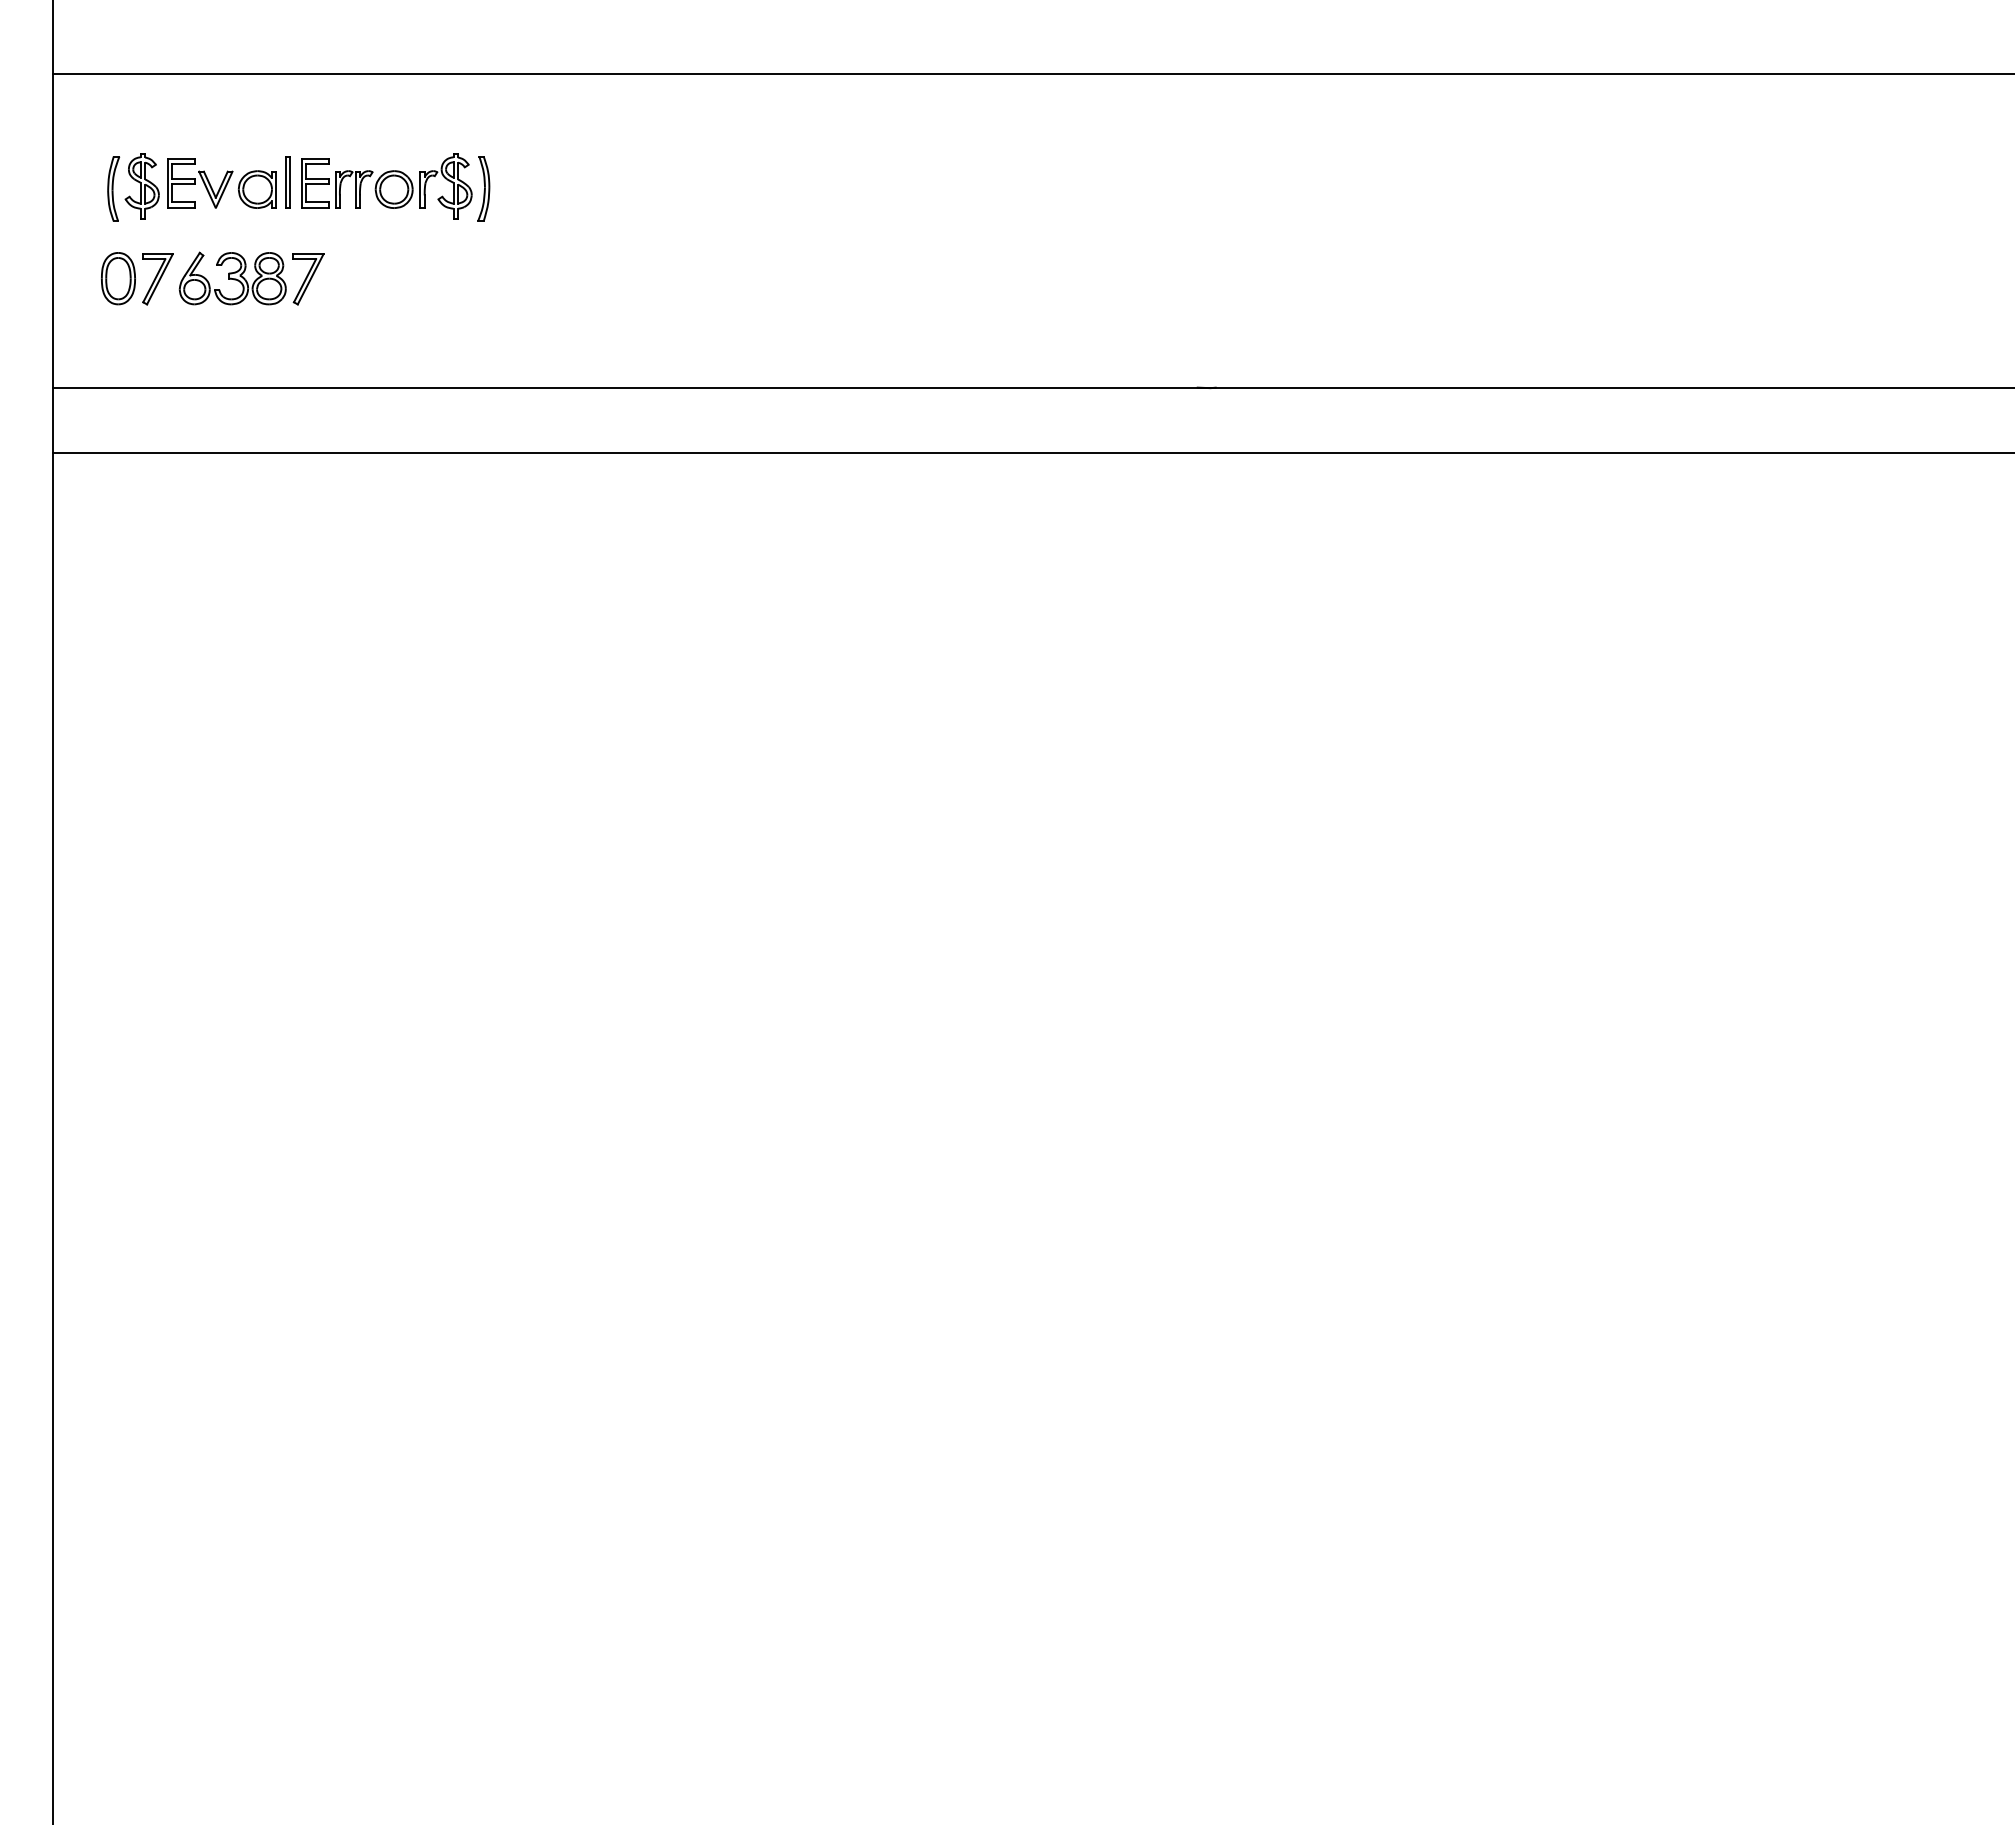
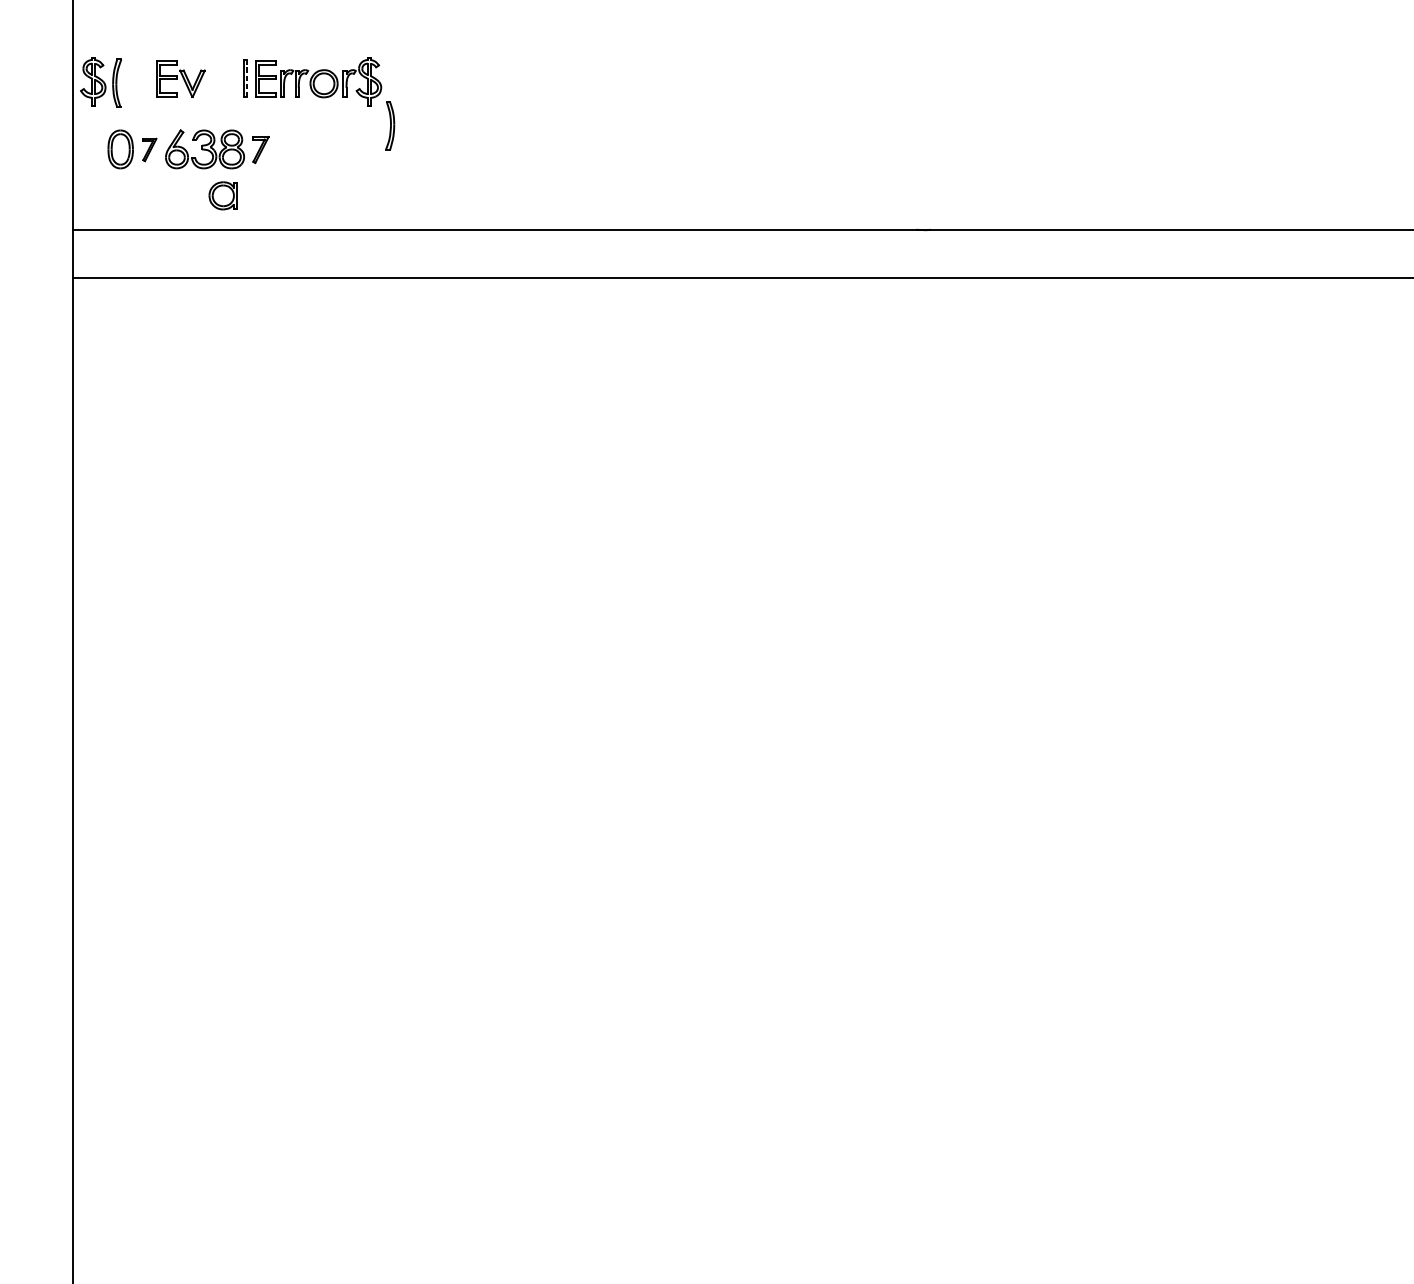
line: (290, 181) -> (247, 77), solid -> dashed
part: (141, 186) -> (92, 81), moved
part: (483, 188) -> (389, 125), moved
part: (256, 189) -> (222, 195), moved
part: (157, 279) -> (149, 150), size x0.6
part: (308, 279) -> (260, 150), size x0.7

